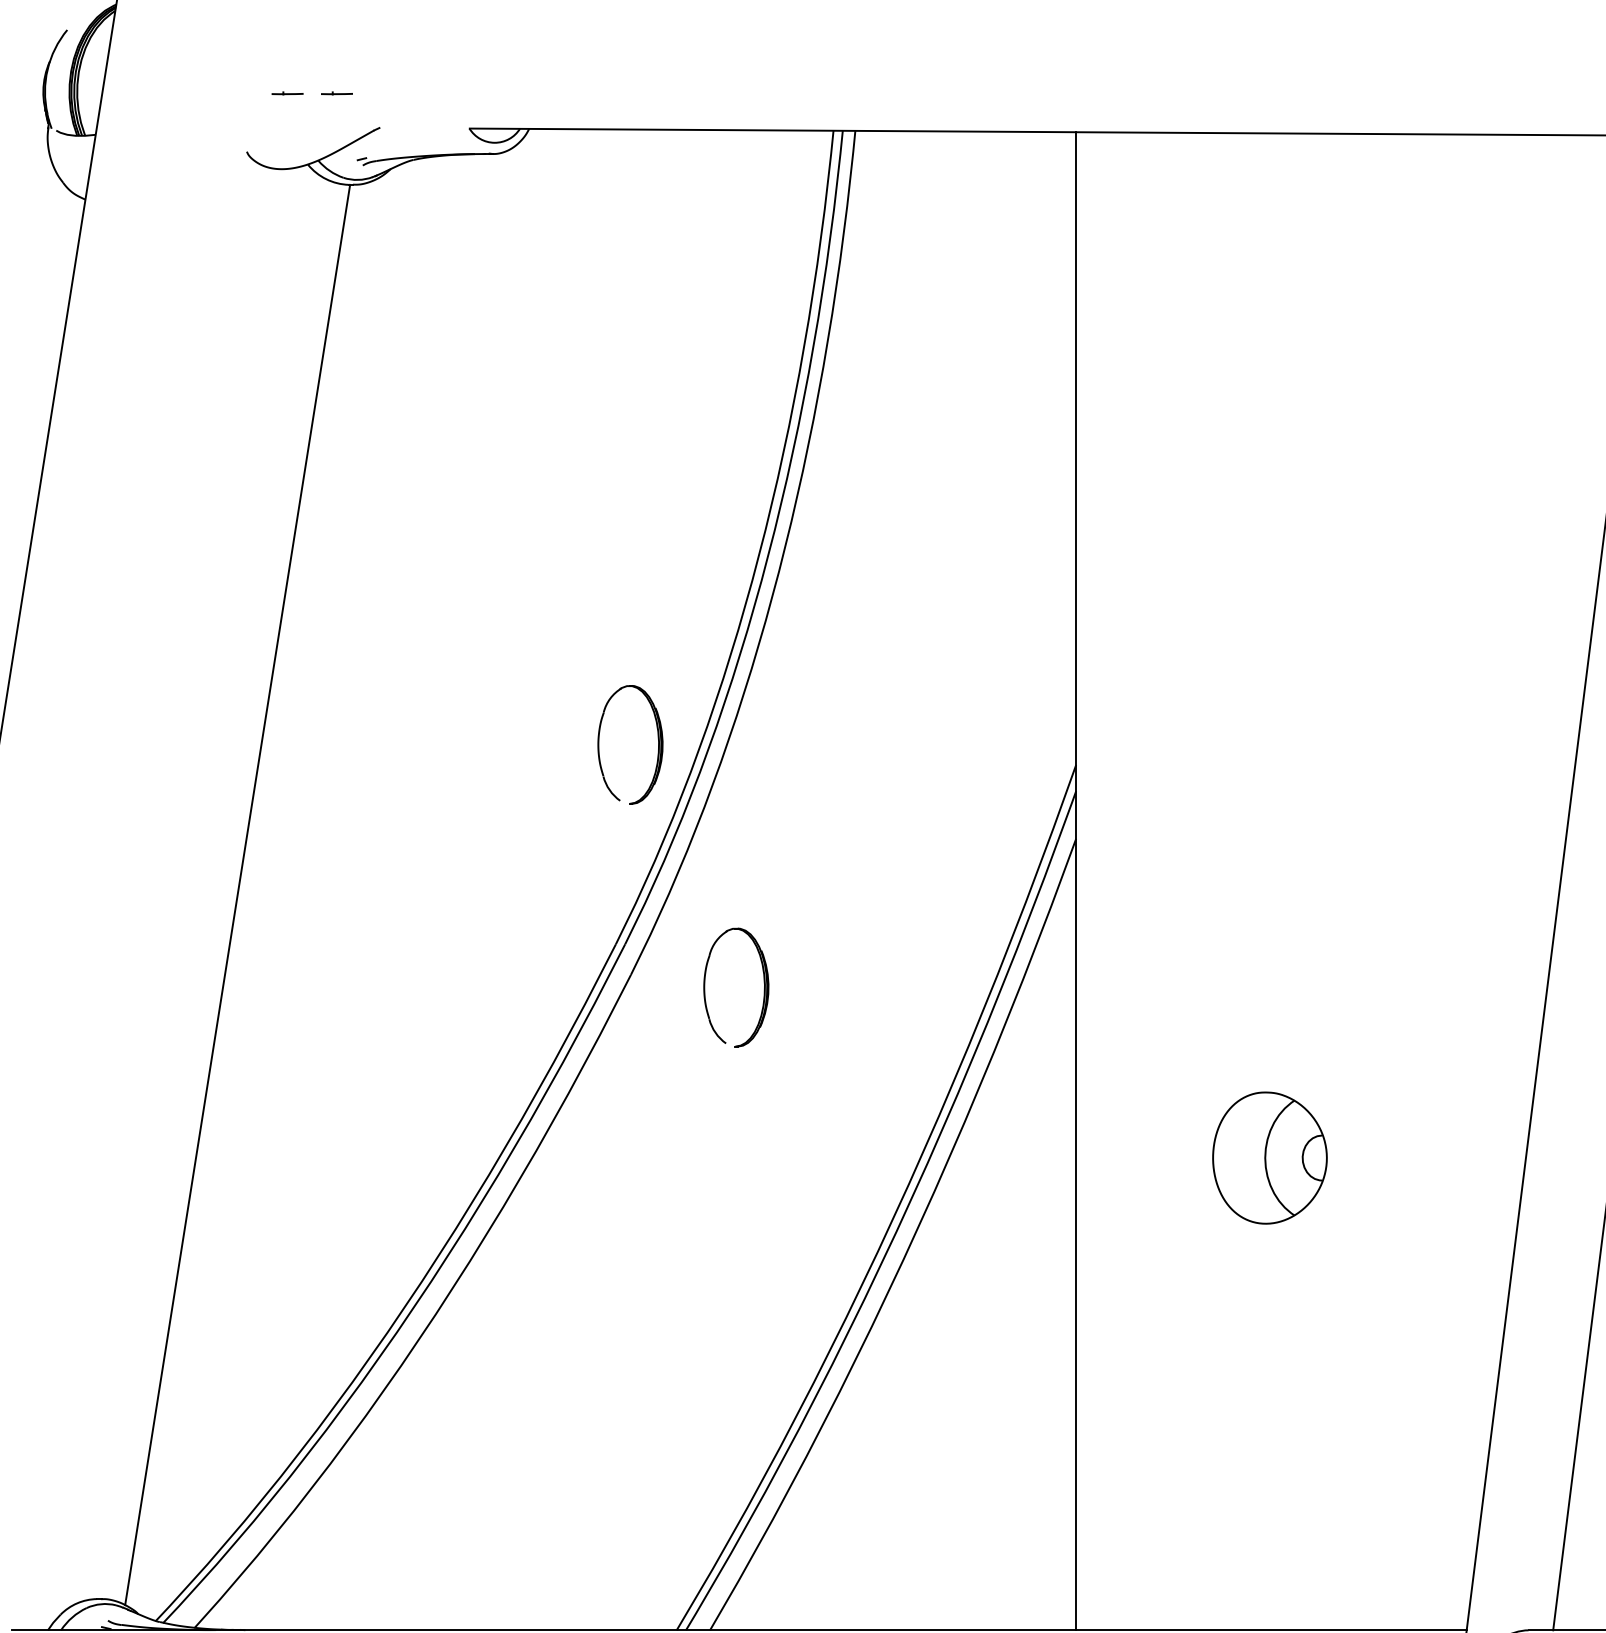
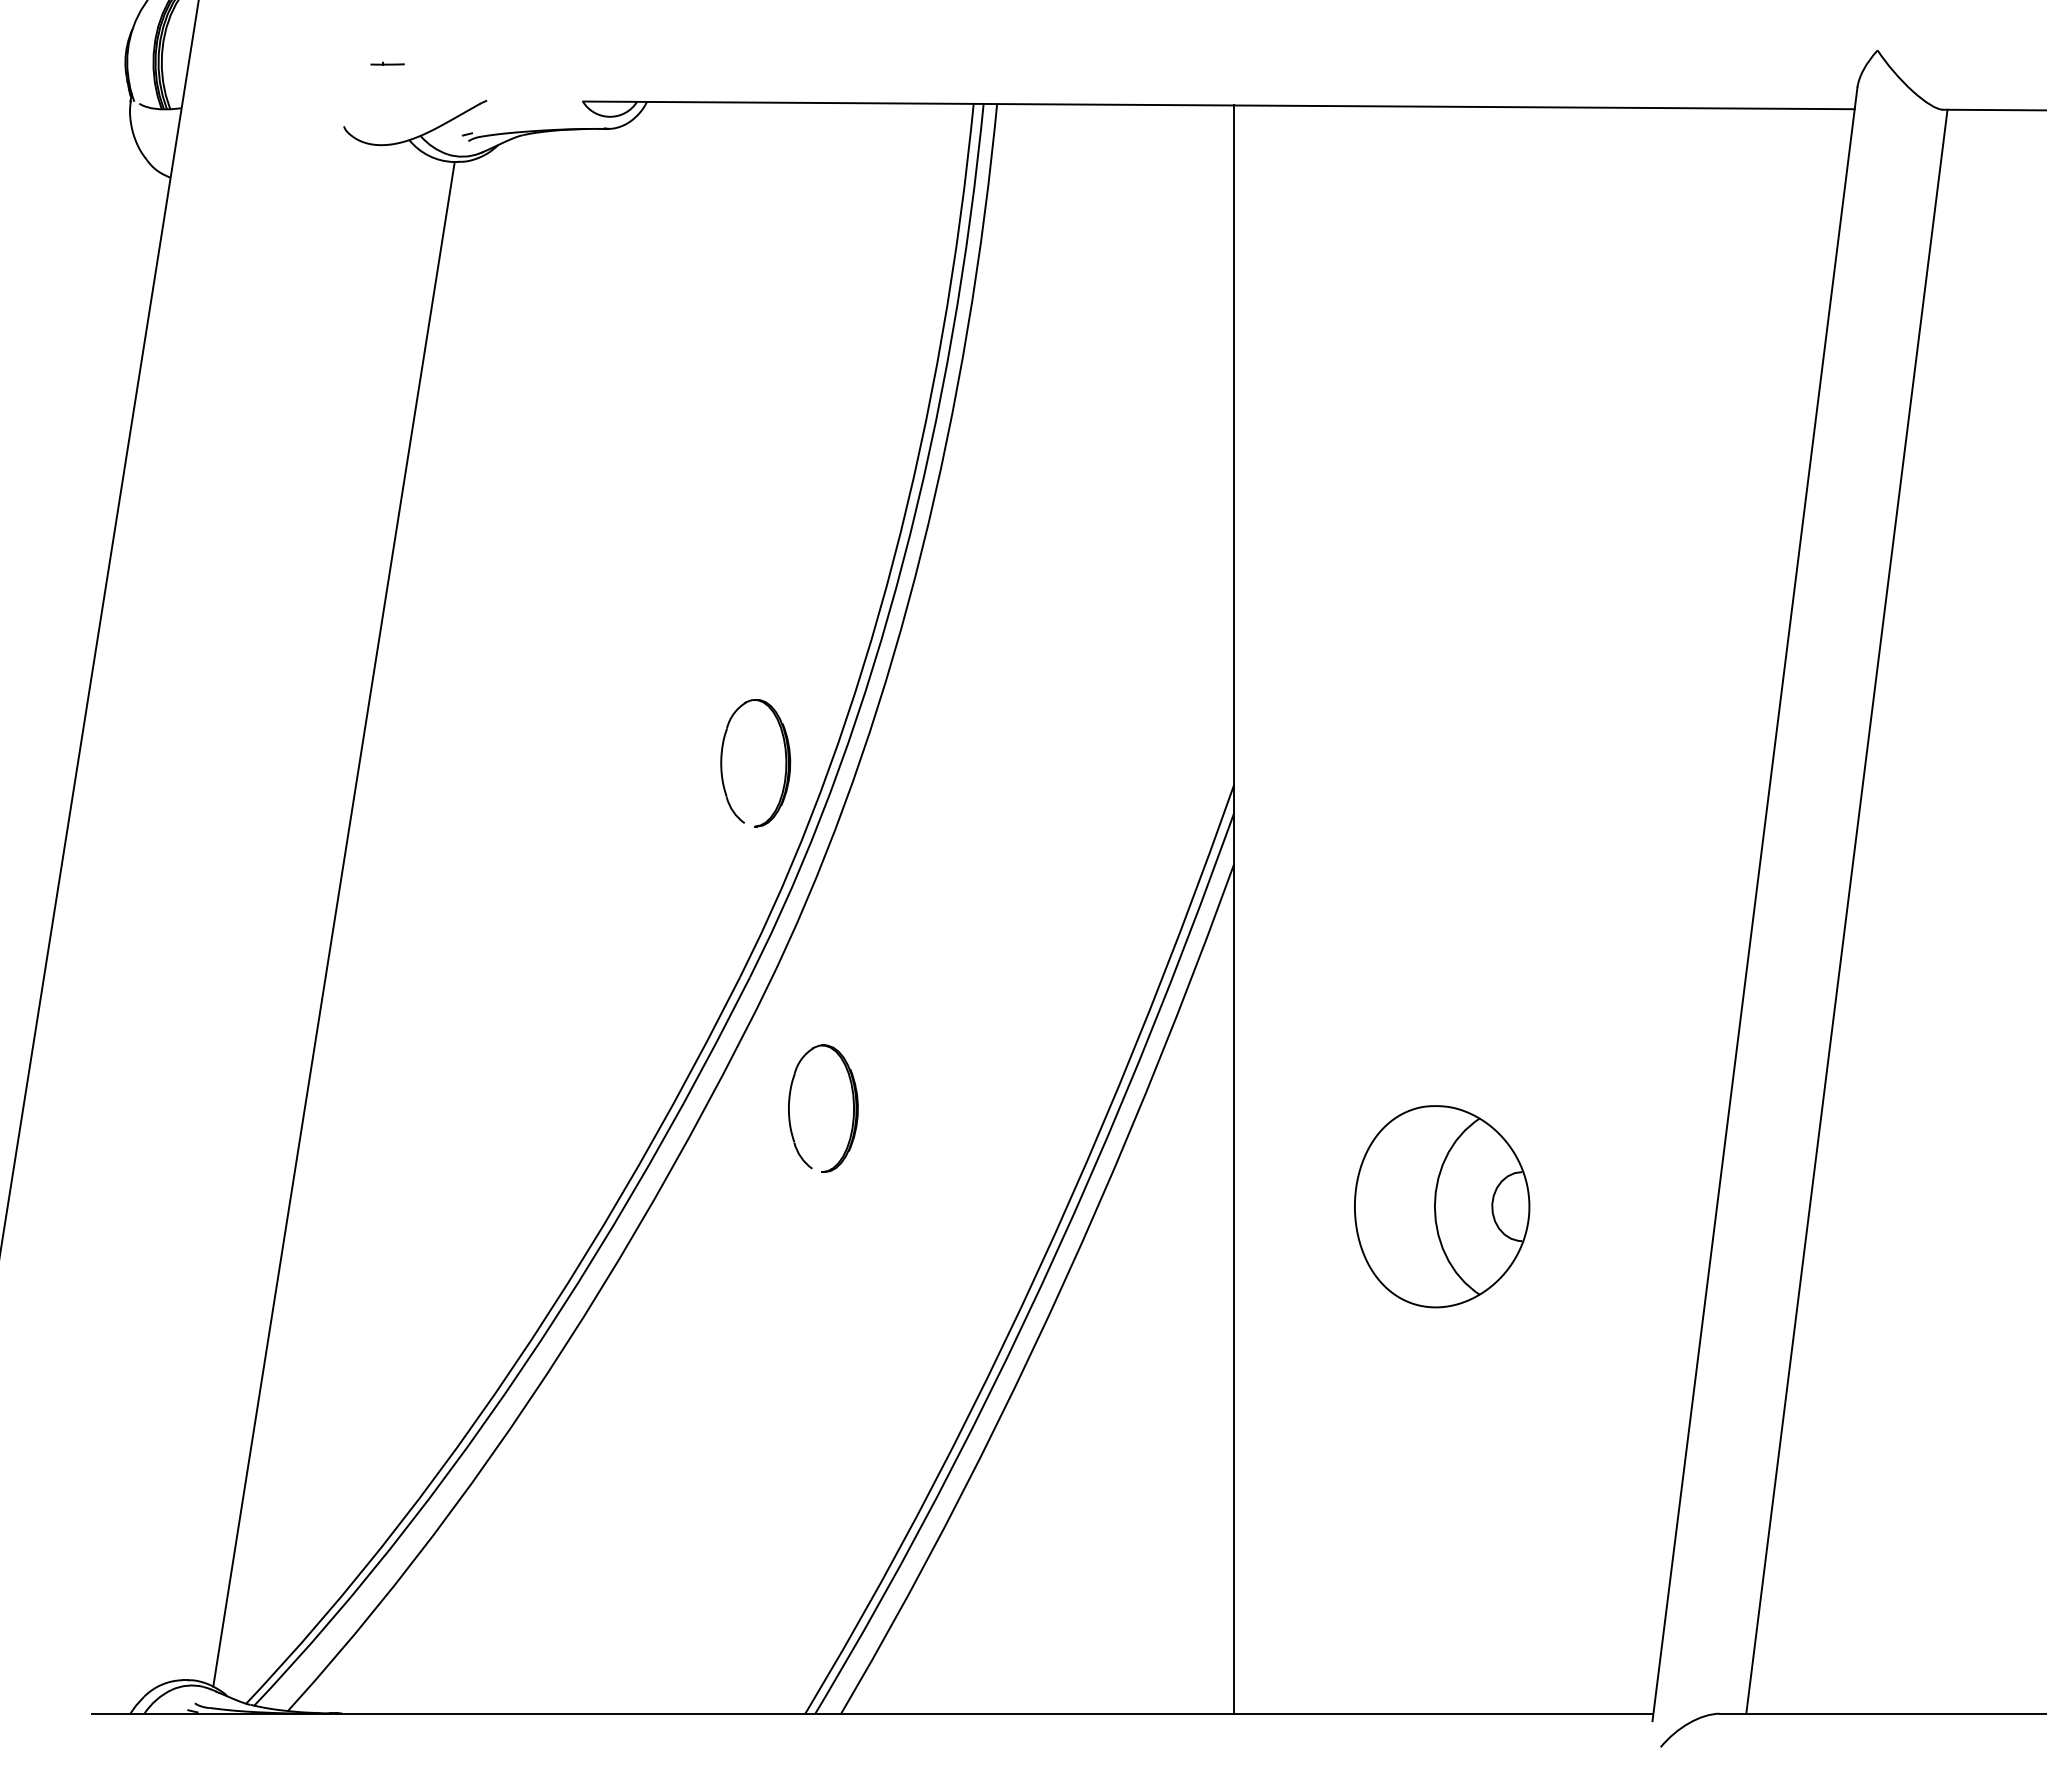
line: (336, 93) -> (440, 63), removed
part: (763, 980) -> (852, 1101), moved
part: (1270, 1157) -> (1442, 1206), size x1.43

